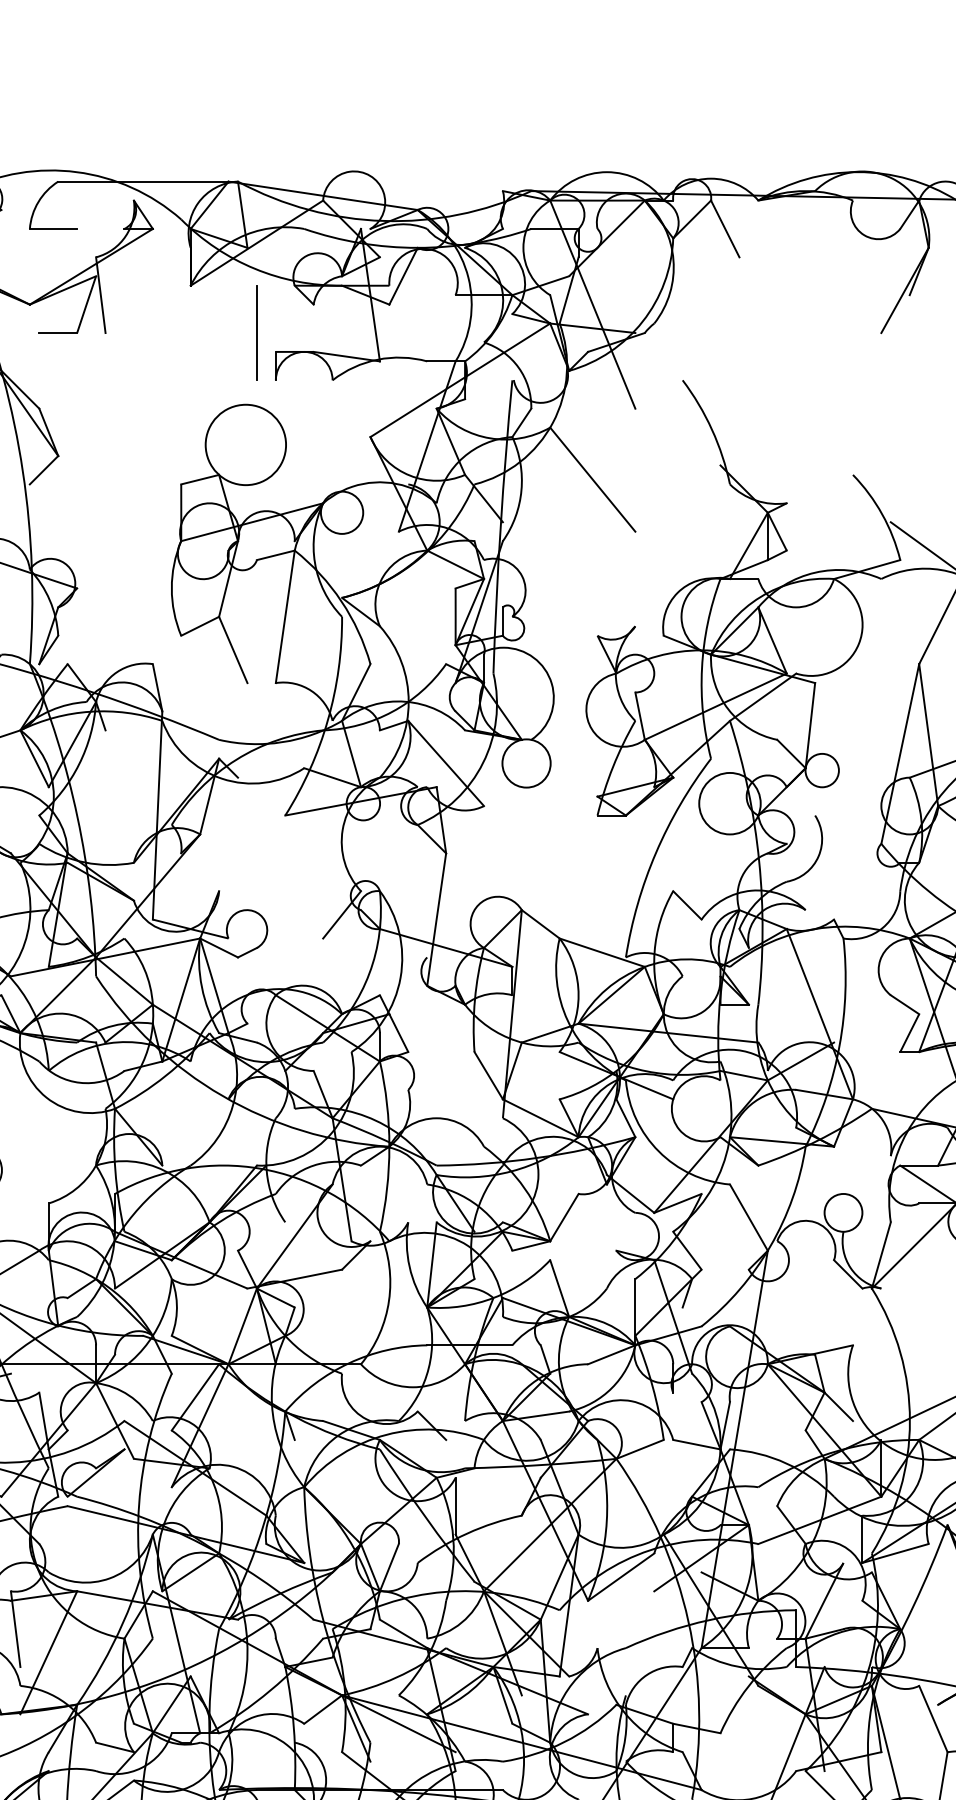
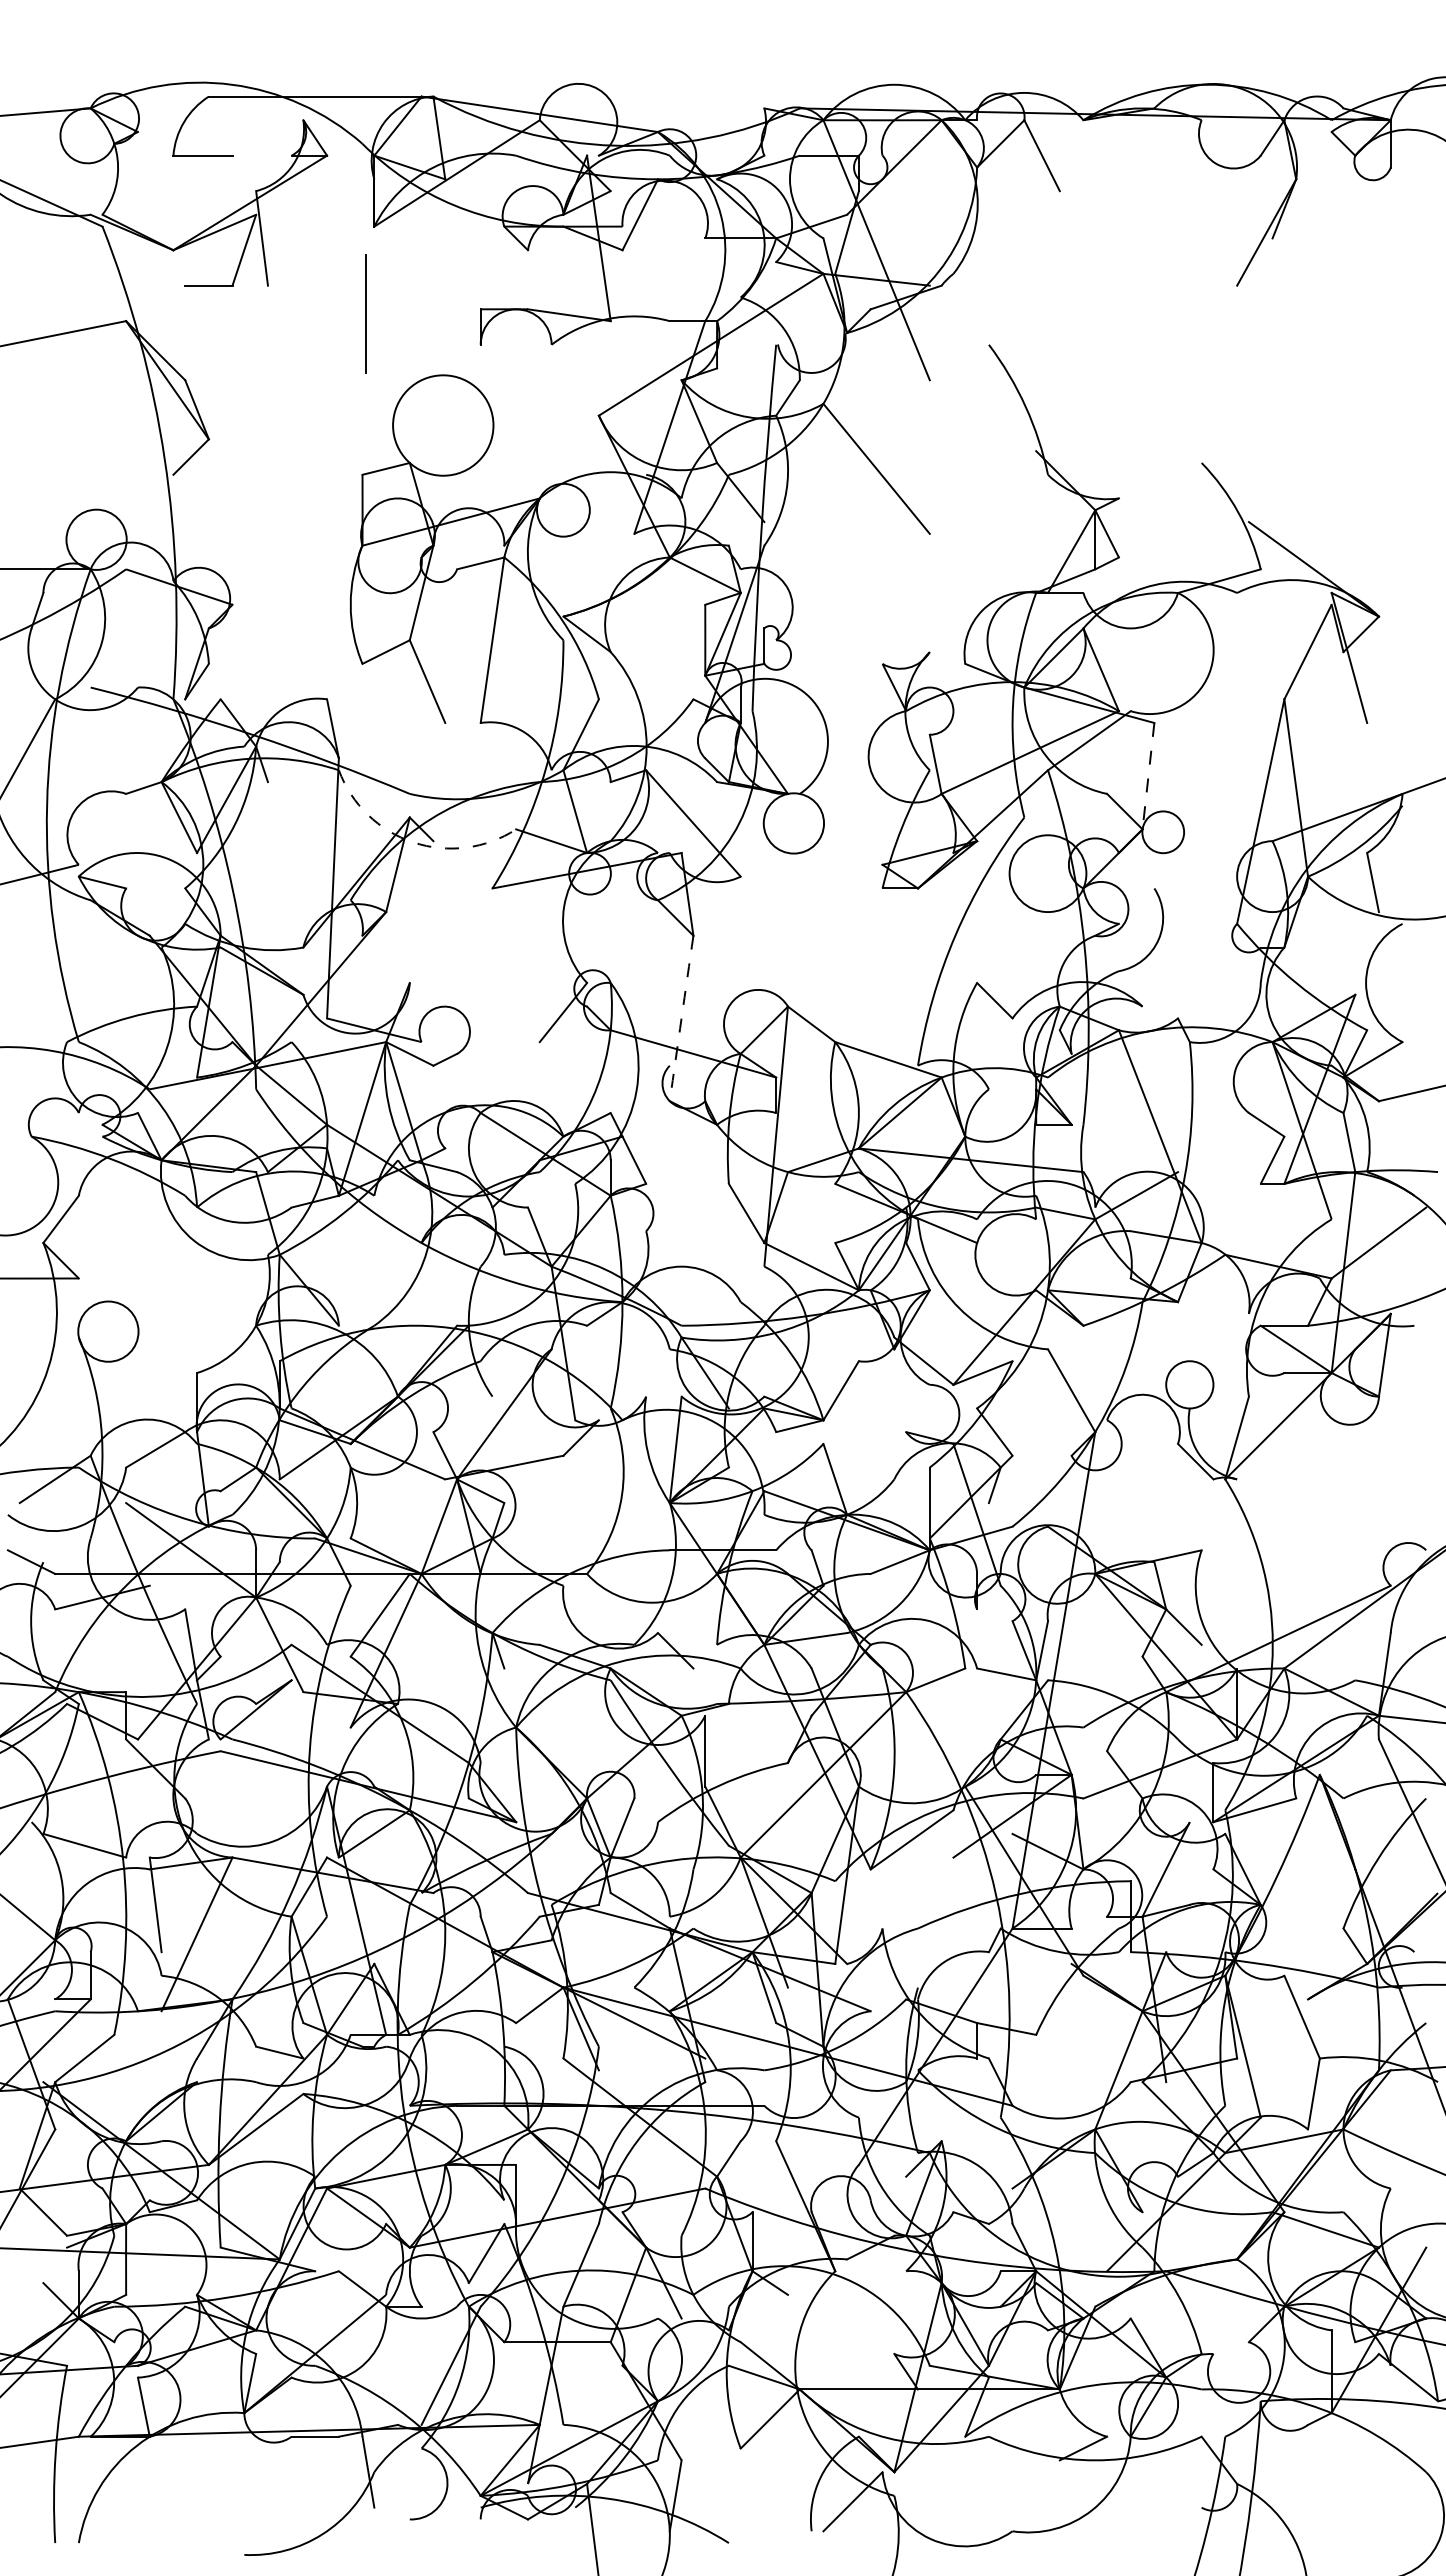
line: (256, 332) -> (365, 313), moved
line: (810, 725) -> (1148, 776), solid -> dashed
arc: (222, 778) -> (413, 842), solid -> dashed
arc: (436, 919) -> (681, 1018), solid -> dashed

